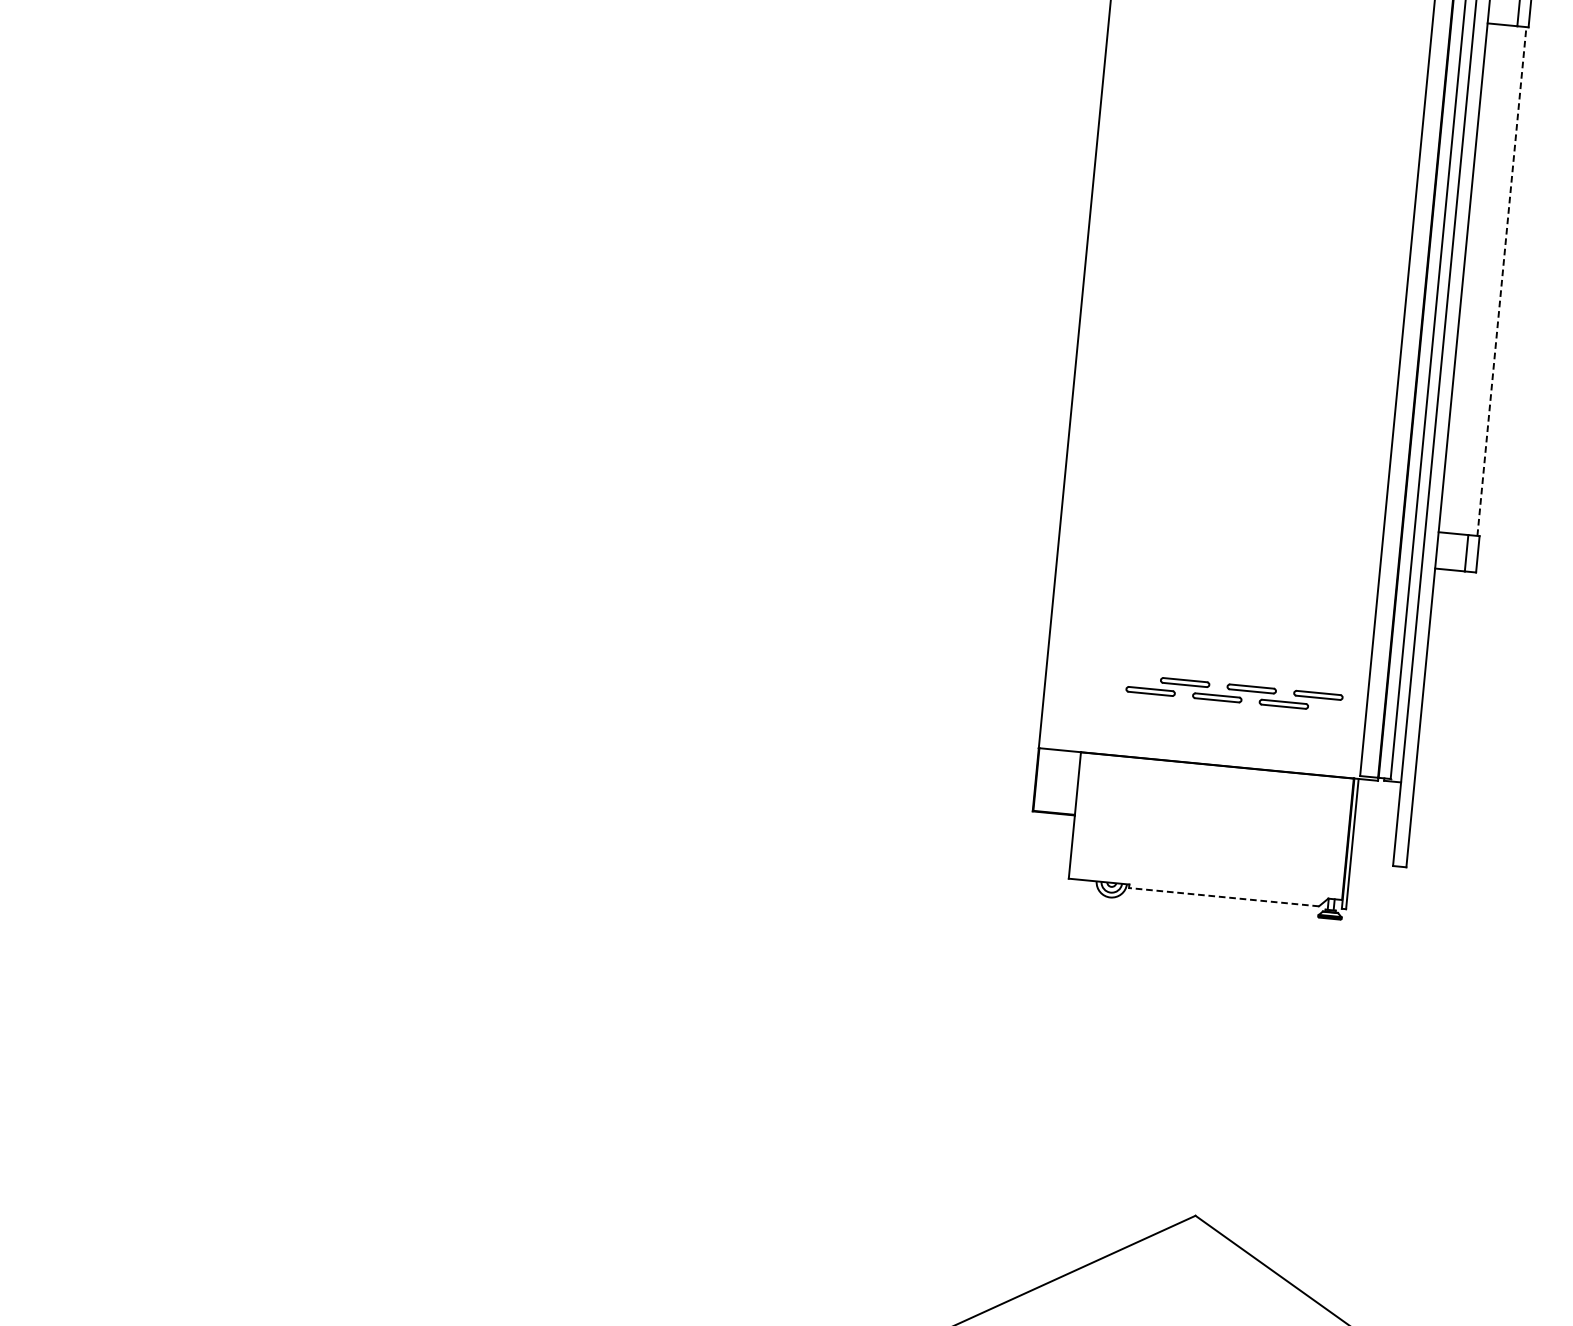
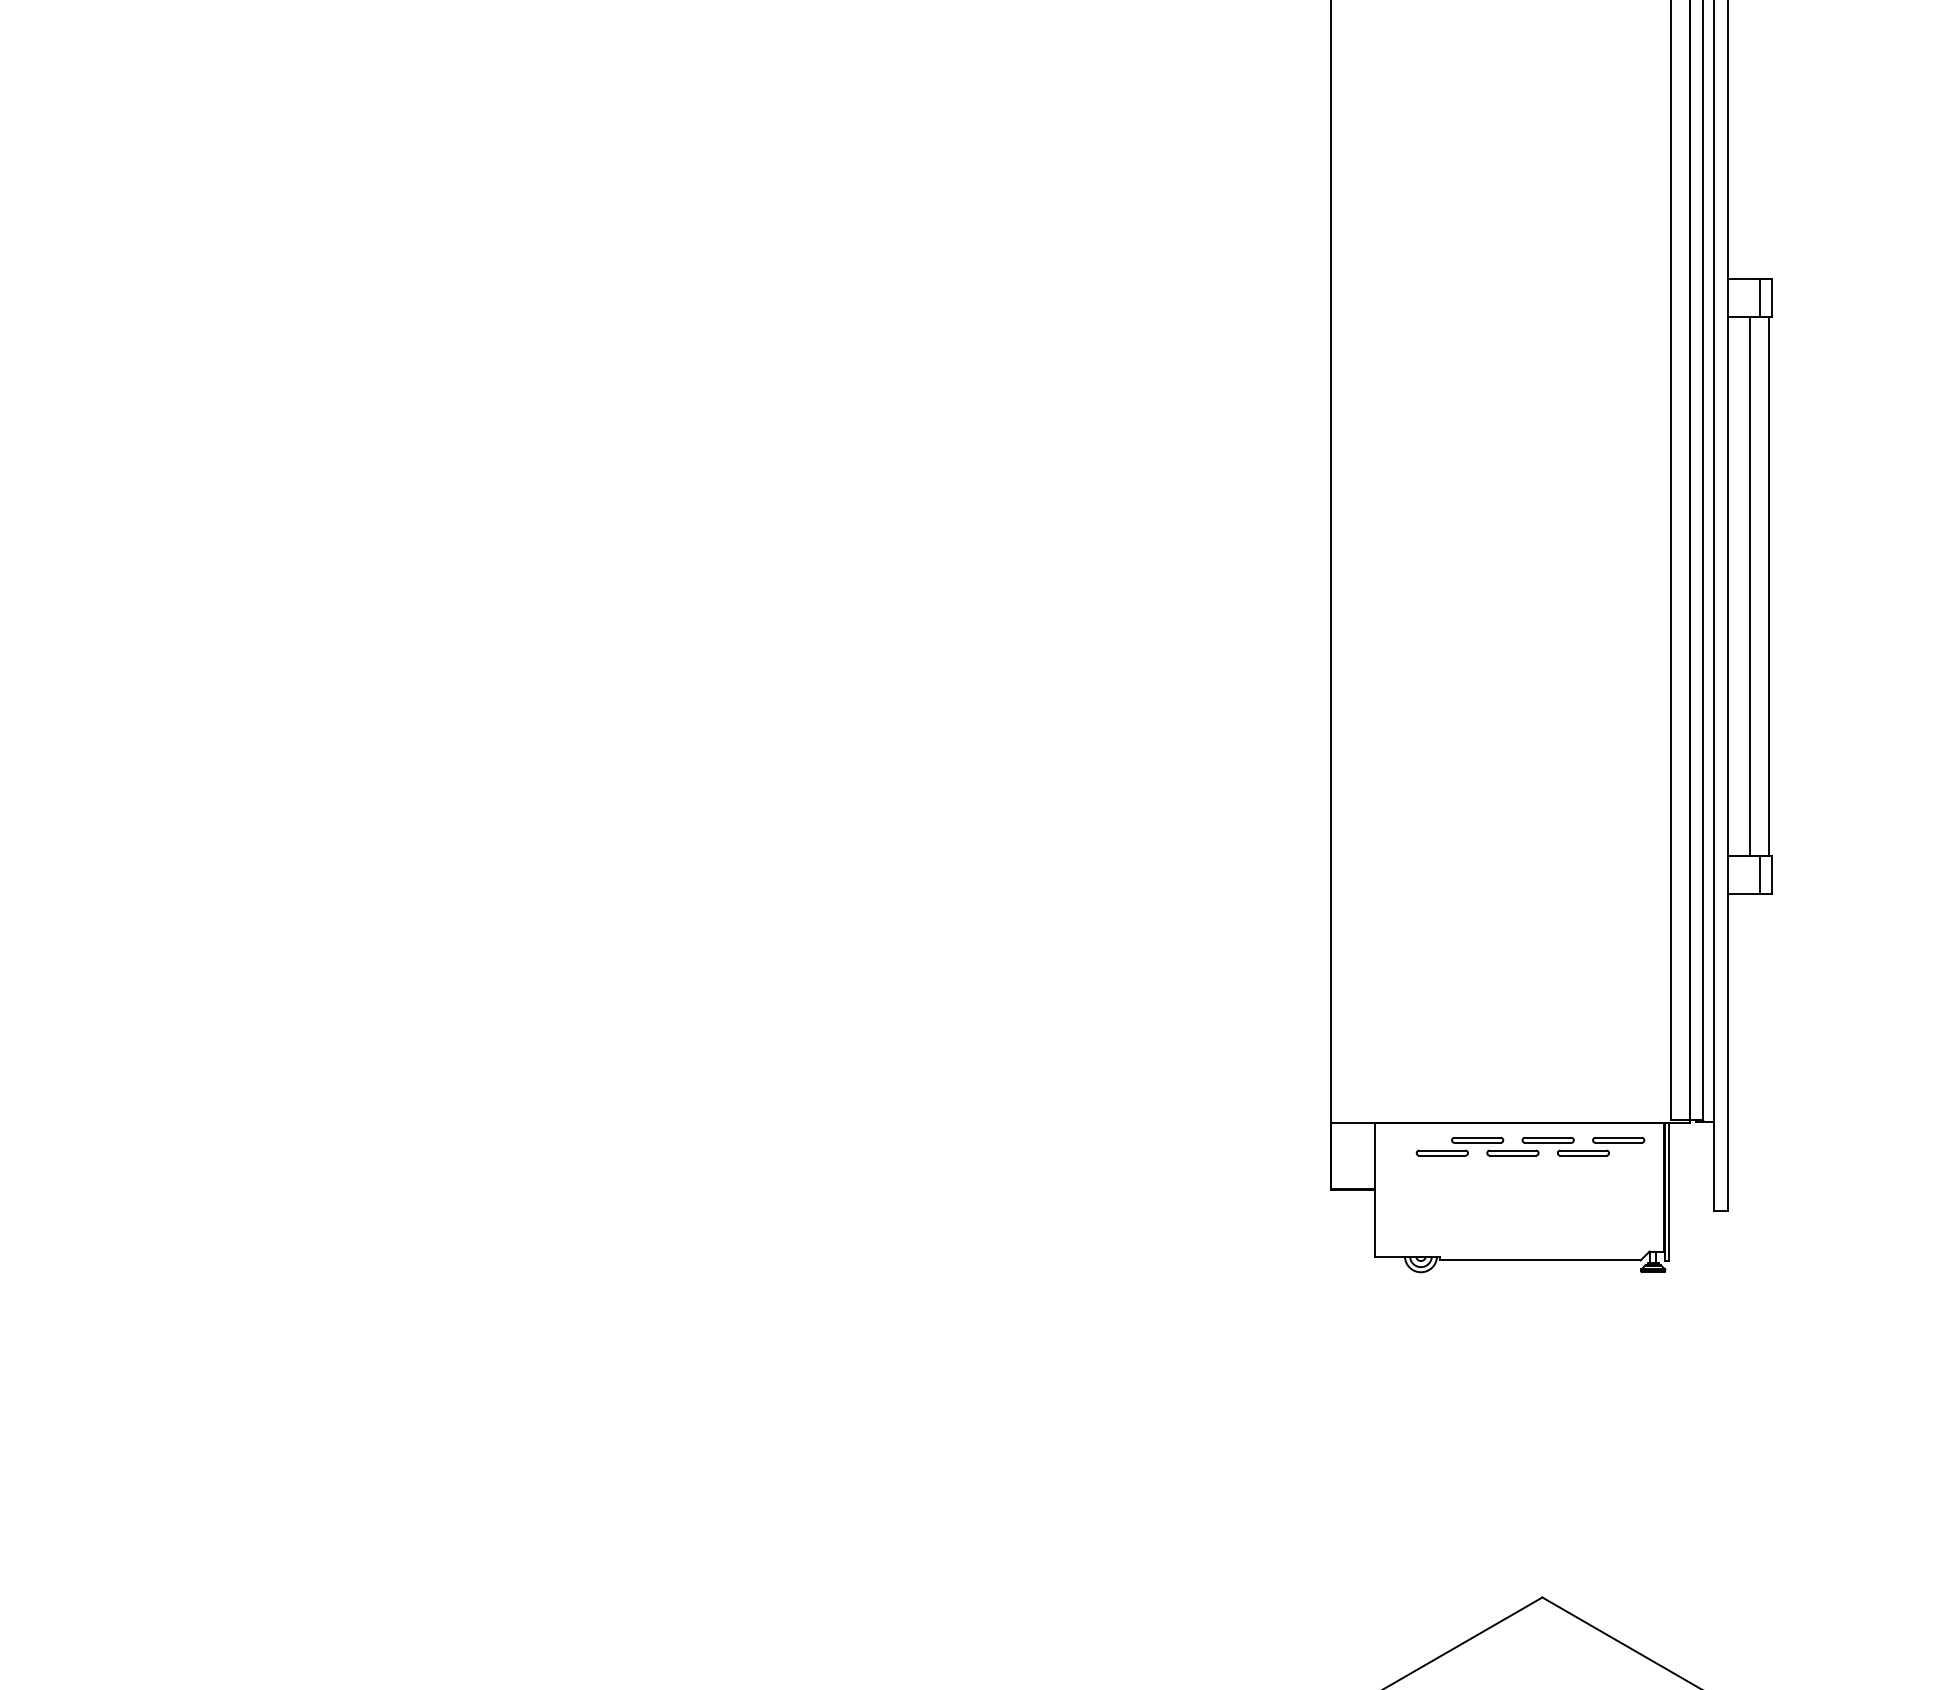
line: (1484, 279) -> (1750, 586), added
line: (1502, 281) -> (1769, 586), dashed -> solid
part: (1234, 693) -> (1530, 1146), moved
line: (1224, 897) -> (1540, 1260), dashed -> solid

